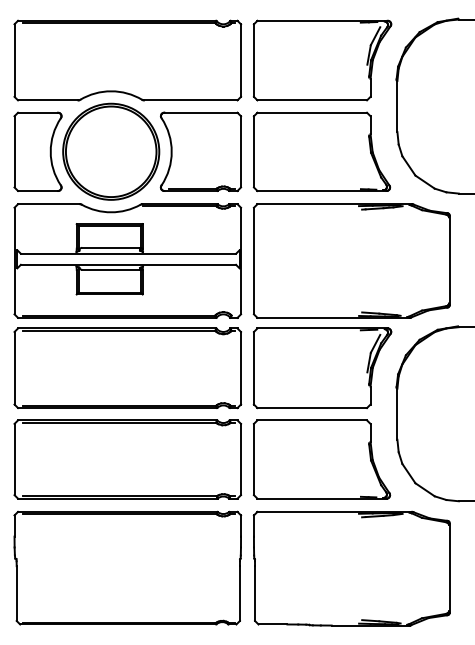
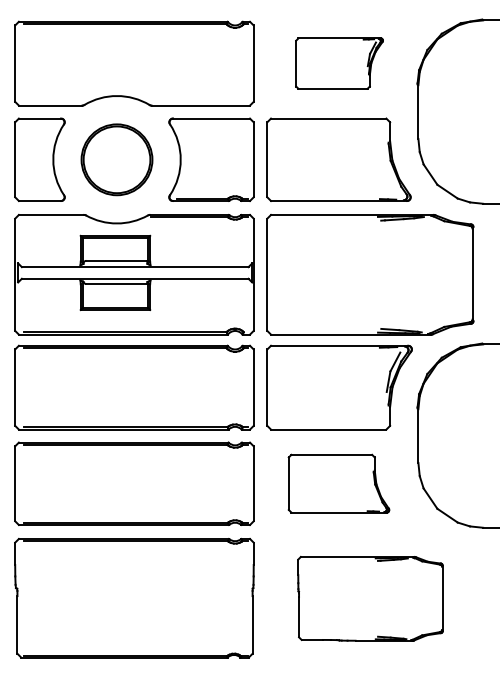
part: (322, 60) -> (339, 63), size x0.6
part: (110, 151) -> (116, 159), size x0.7
part: (321, 459) -> (338, 483), size x0.7
part: (351, 568) -> (370, 598), size x0.7

